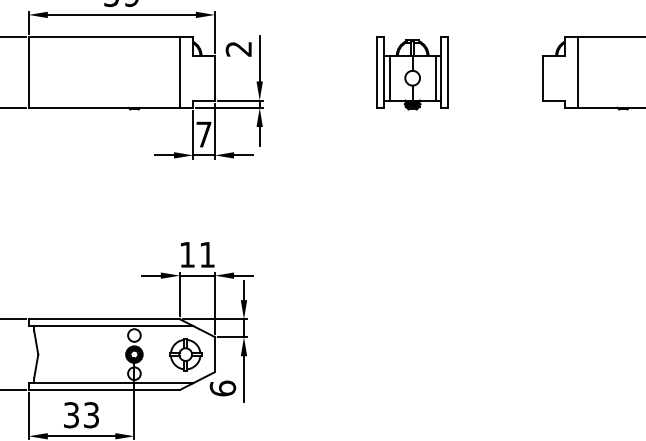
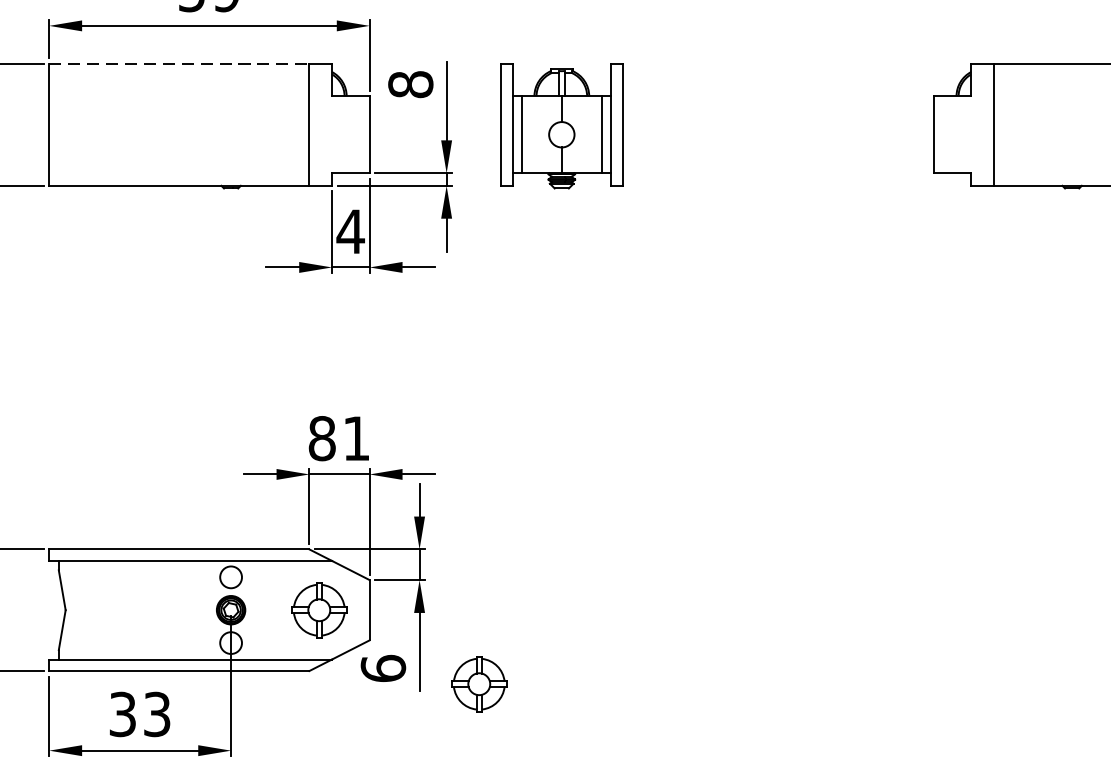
line: (104, 37) -> (179, 64), solid -> dashed
text: (238, 48) -> (410, 83), 2 -> 8
part: (412, 73) -> (561, 126), moved
text: (203, 134) -> (349, 231), 7 -> 4
text: (187, 254) -> (322, 437), 11 -> 81
part: (278, 397) -> (478, 683), added

